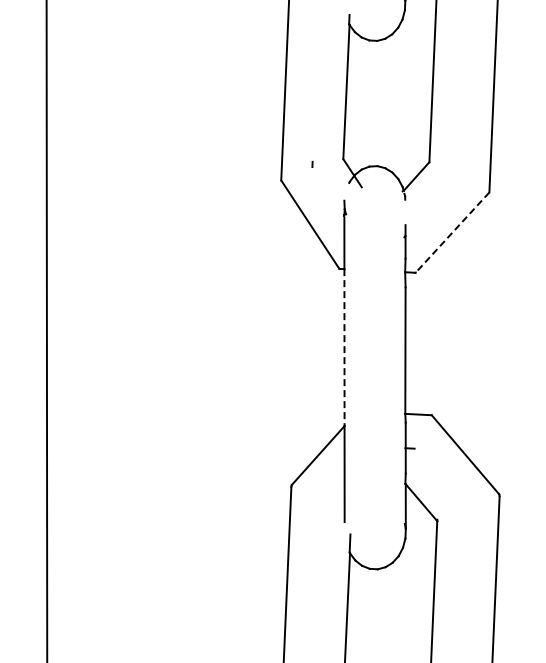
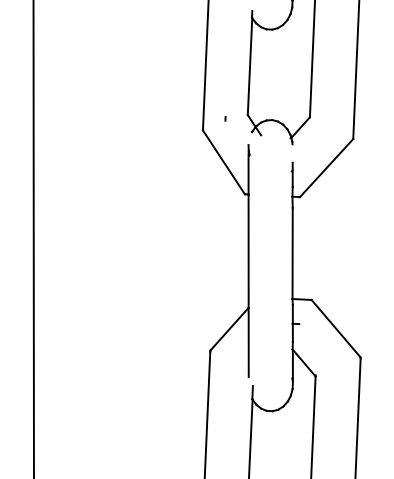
line: (452, 232) -> (326, 168), dashed -> solid
line: (344, 348) -> (248, 251), dashed -> solid

